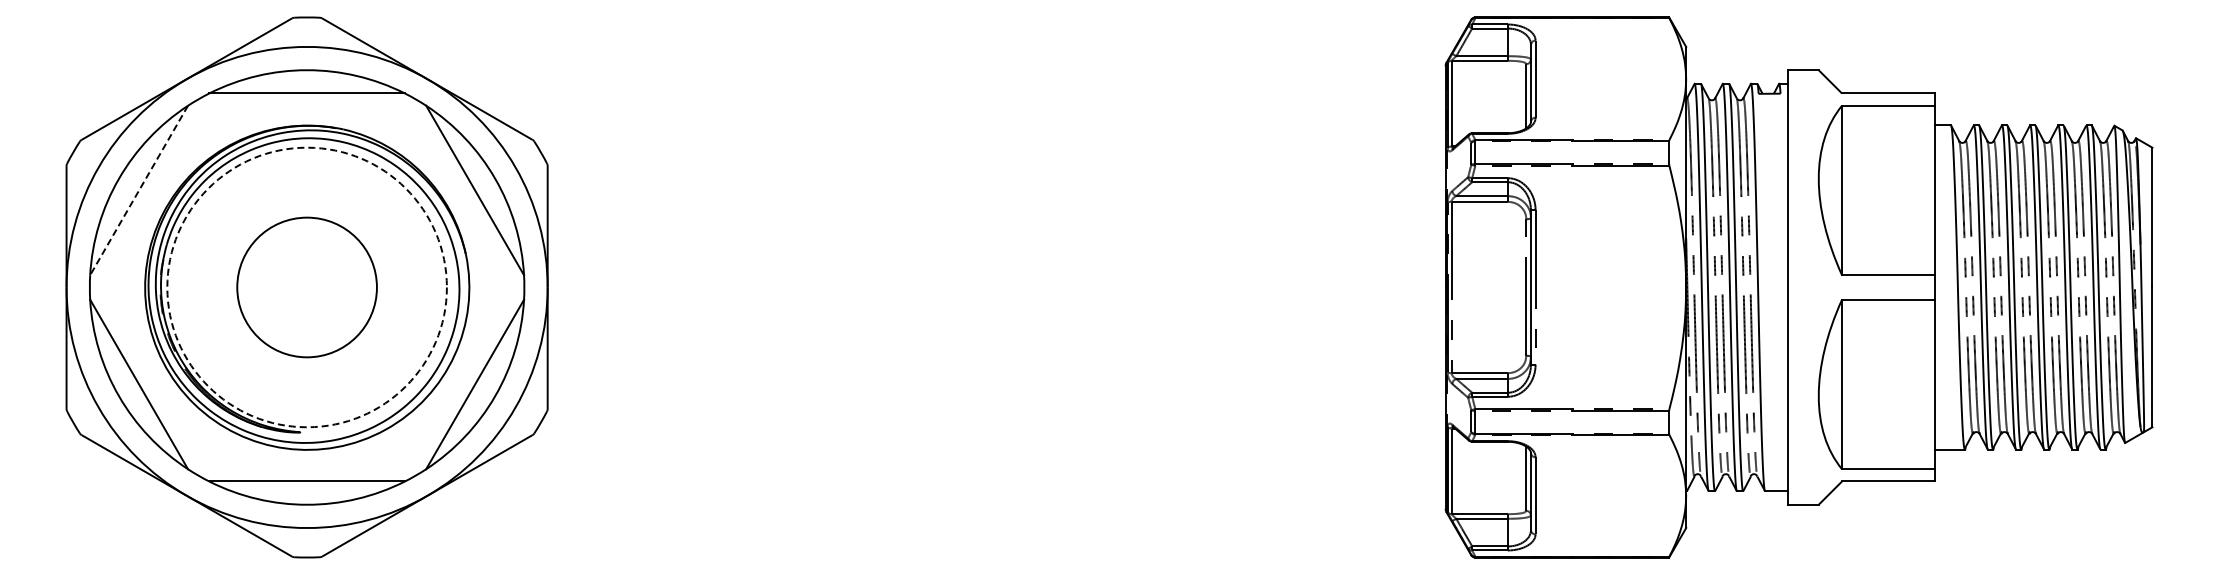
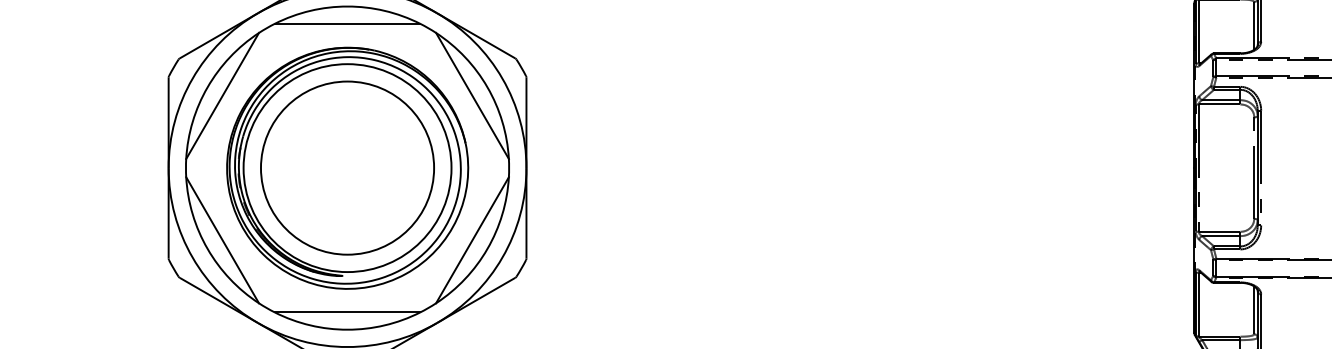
line: (139, 190) -> (222, 95), dashed -> solid
circle: (306, 287) -> (347, 168), dashed -> solid
circle: (306, 287) -> (347, 168), size x1.67

